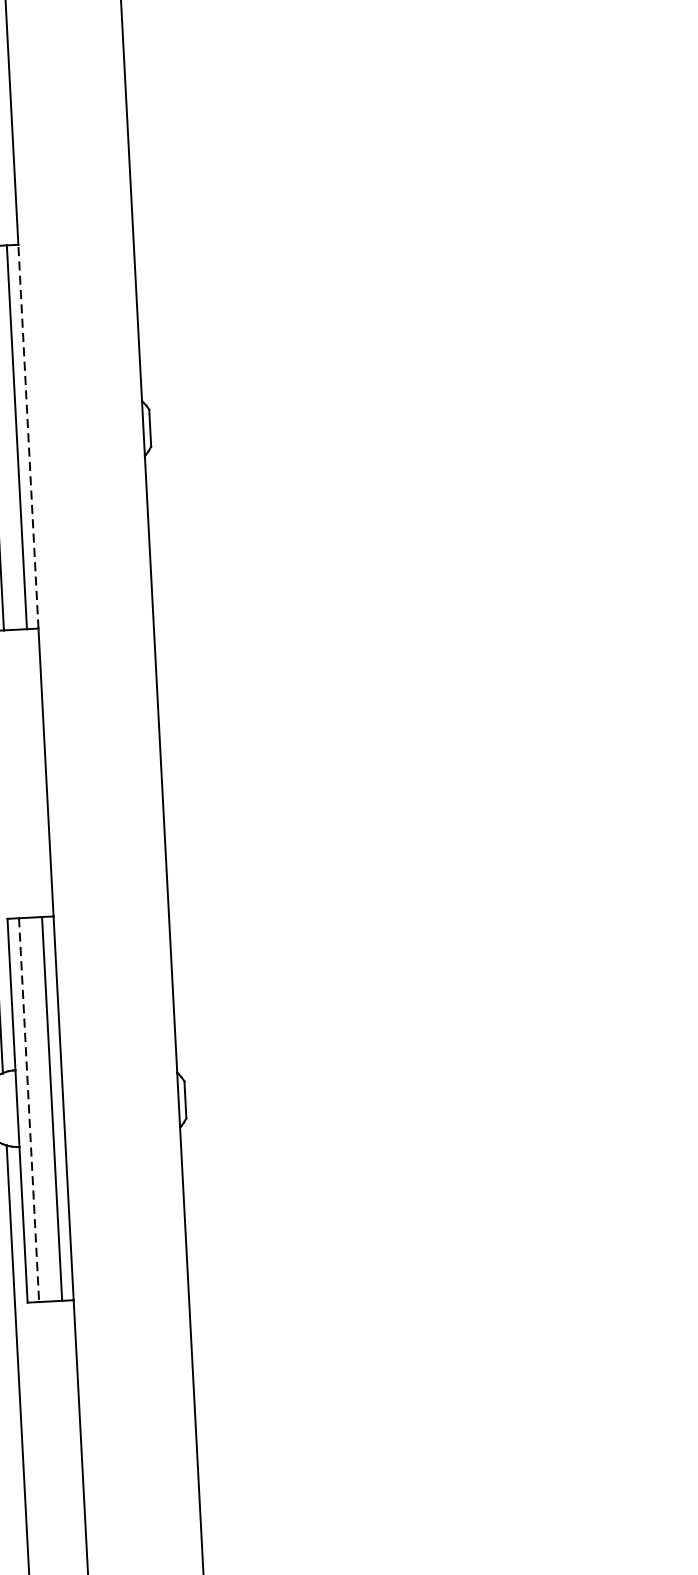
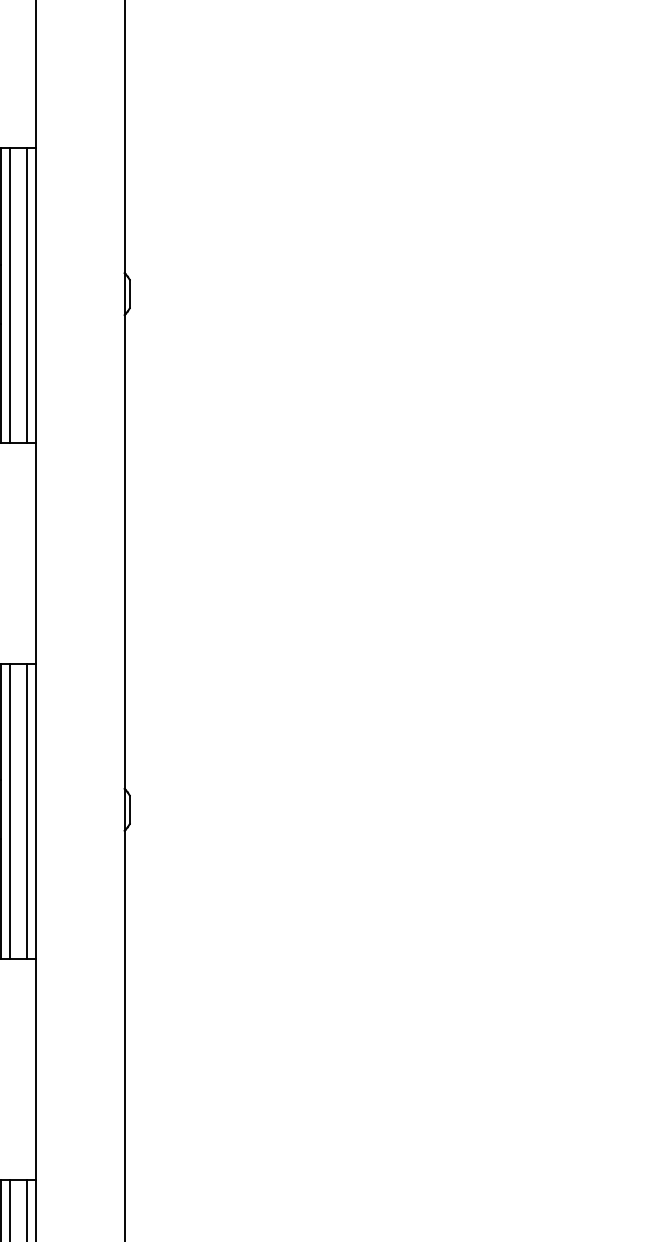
line: (28, 436) -> (36, 295), dashed -> solid
line: (28, 1110) -> (9, 811), dashed -> solid

